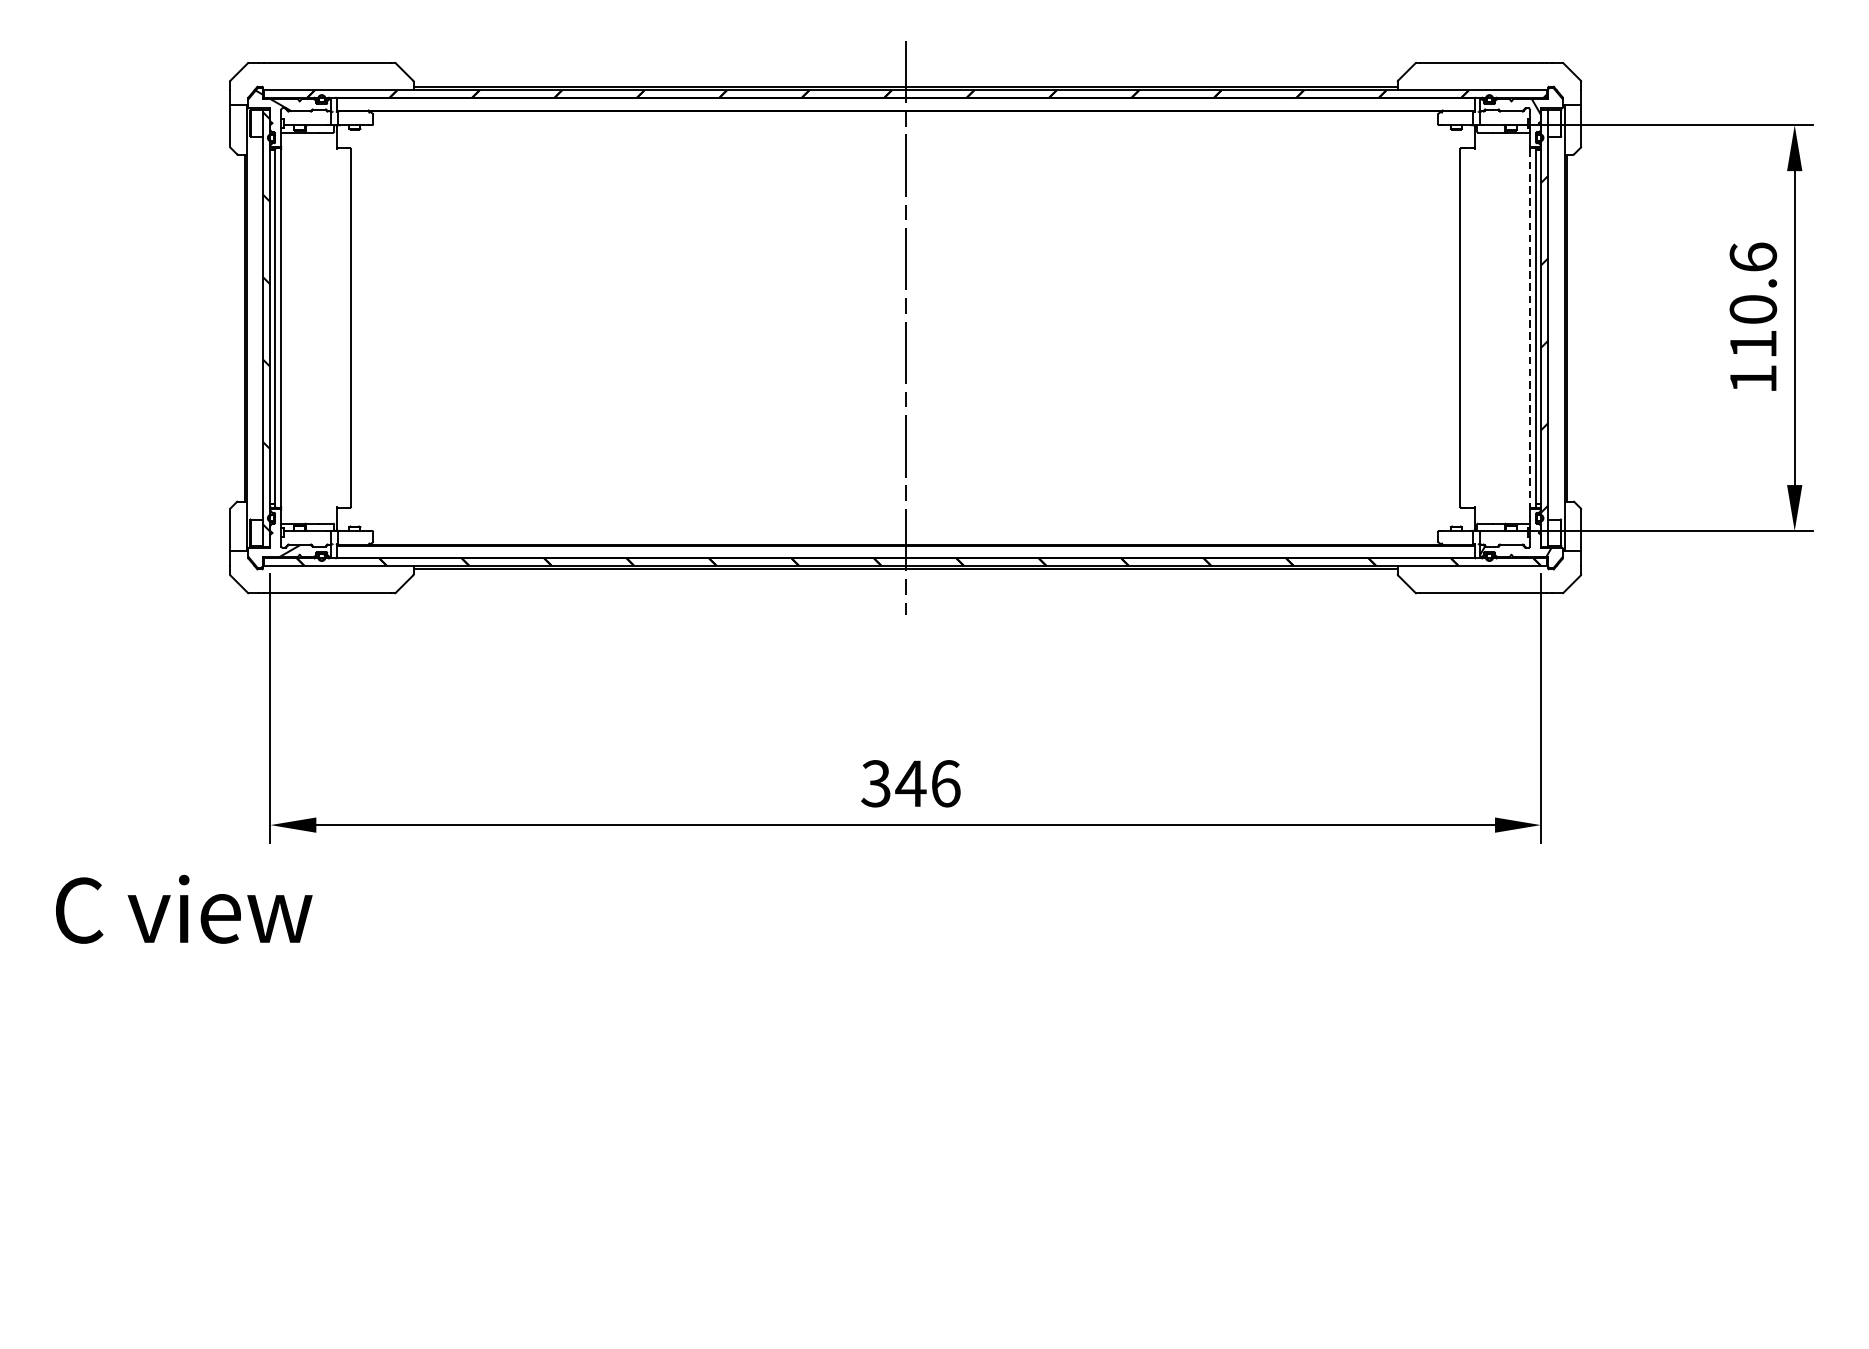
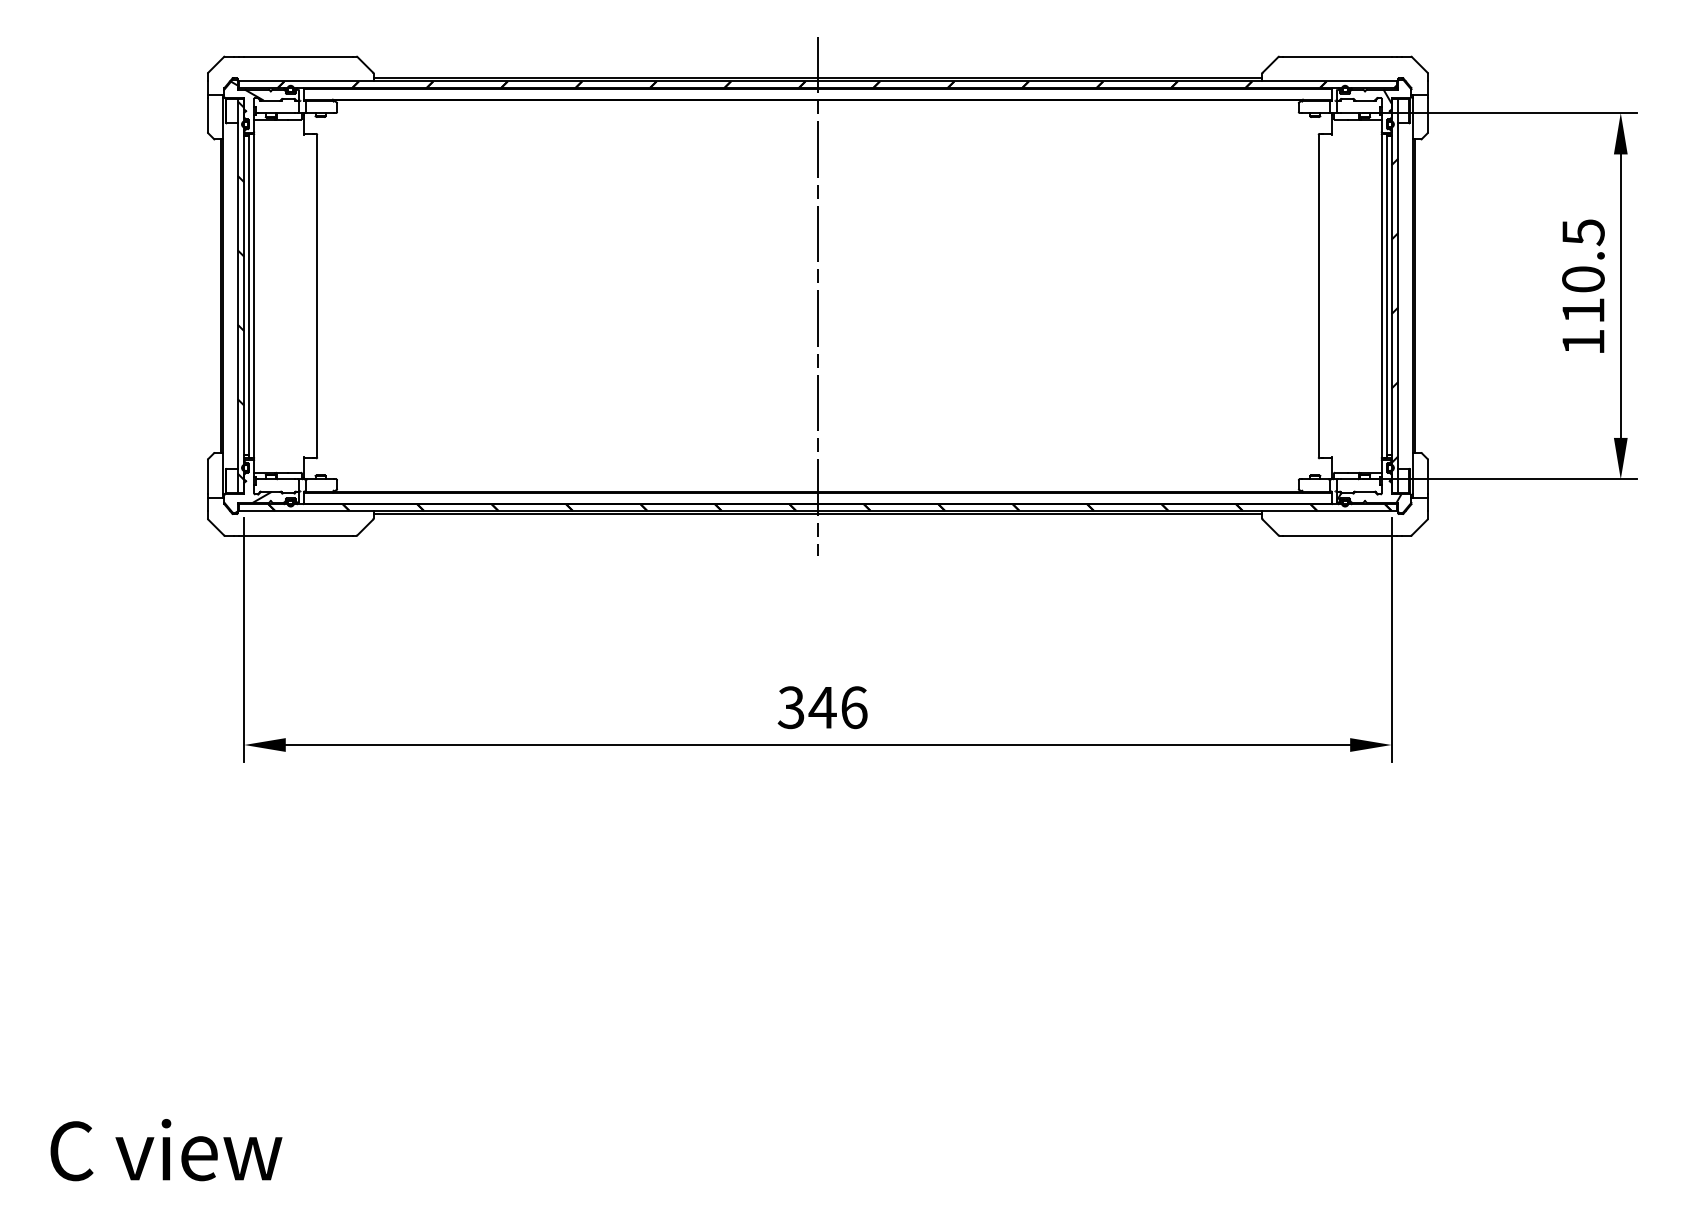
text: (1753, 257) -> (1583, 232), 110.6 -> 110.5
line: (1529, 328) -> (1381, 296), dashed -> solid
text: (184, 909) -> (166, 1150), moved

